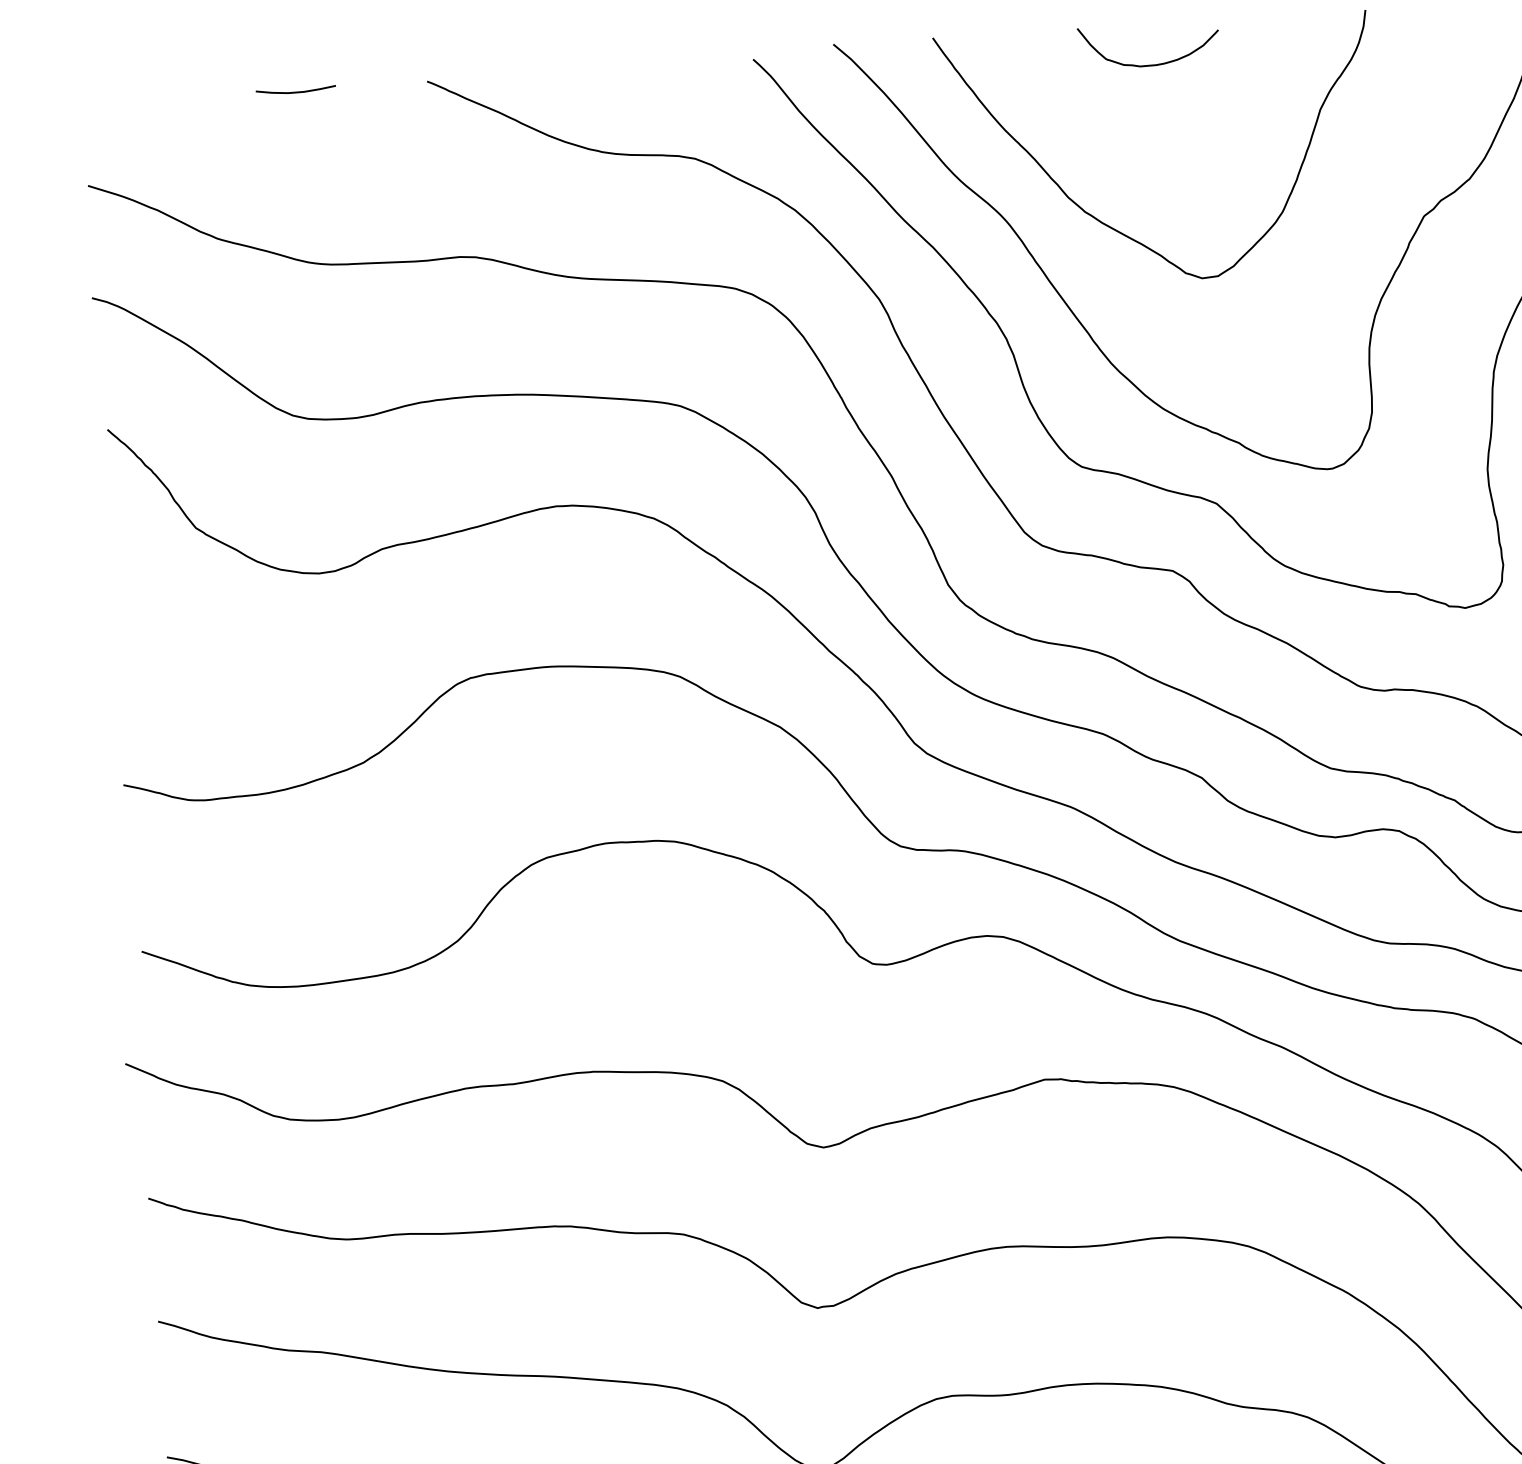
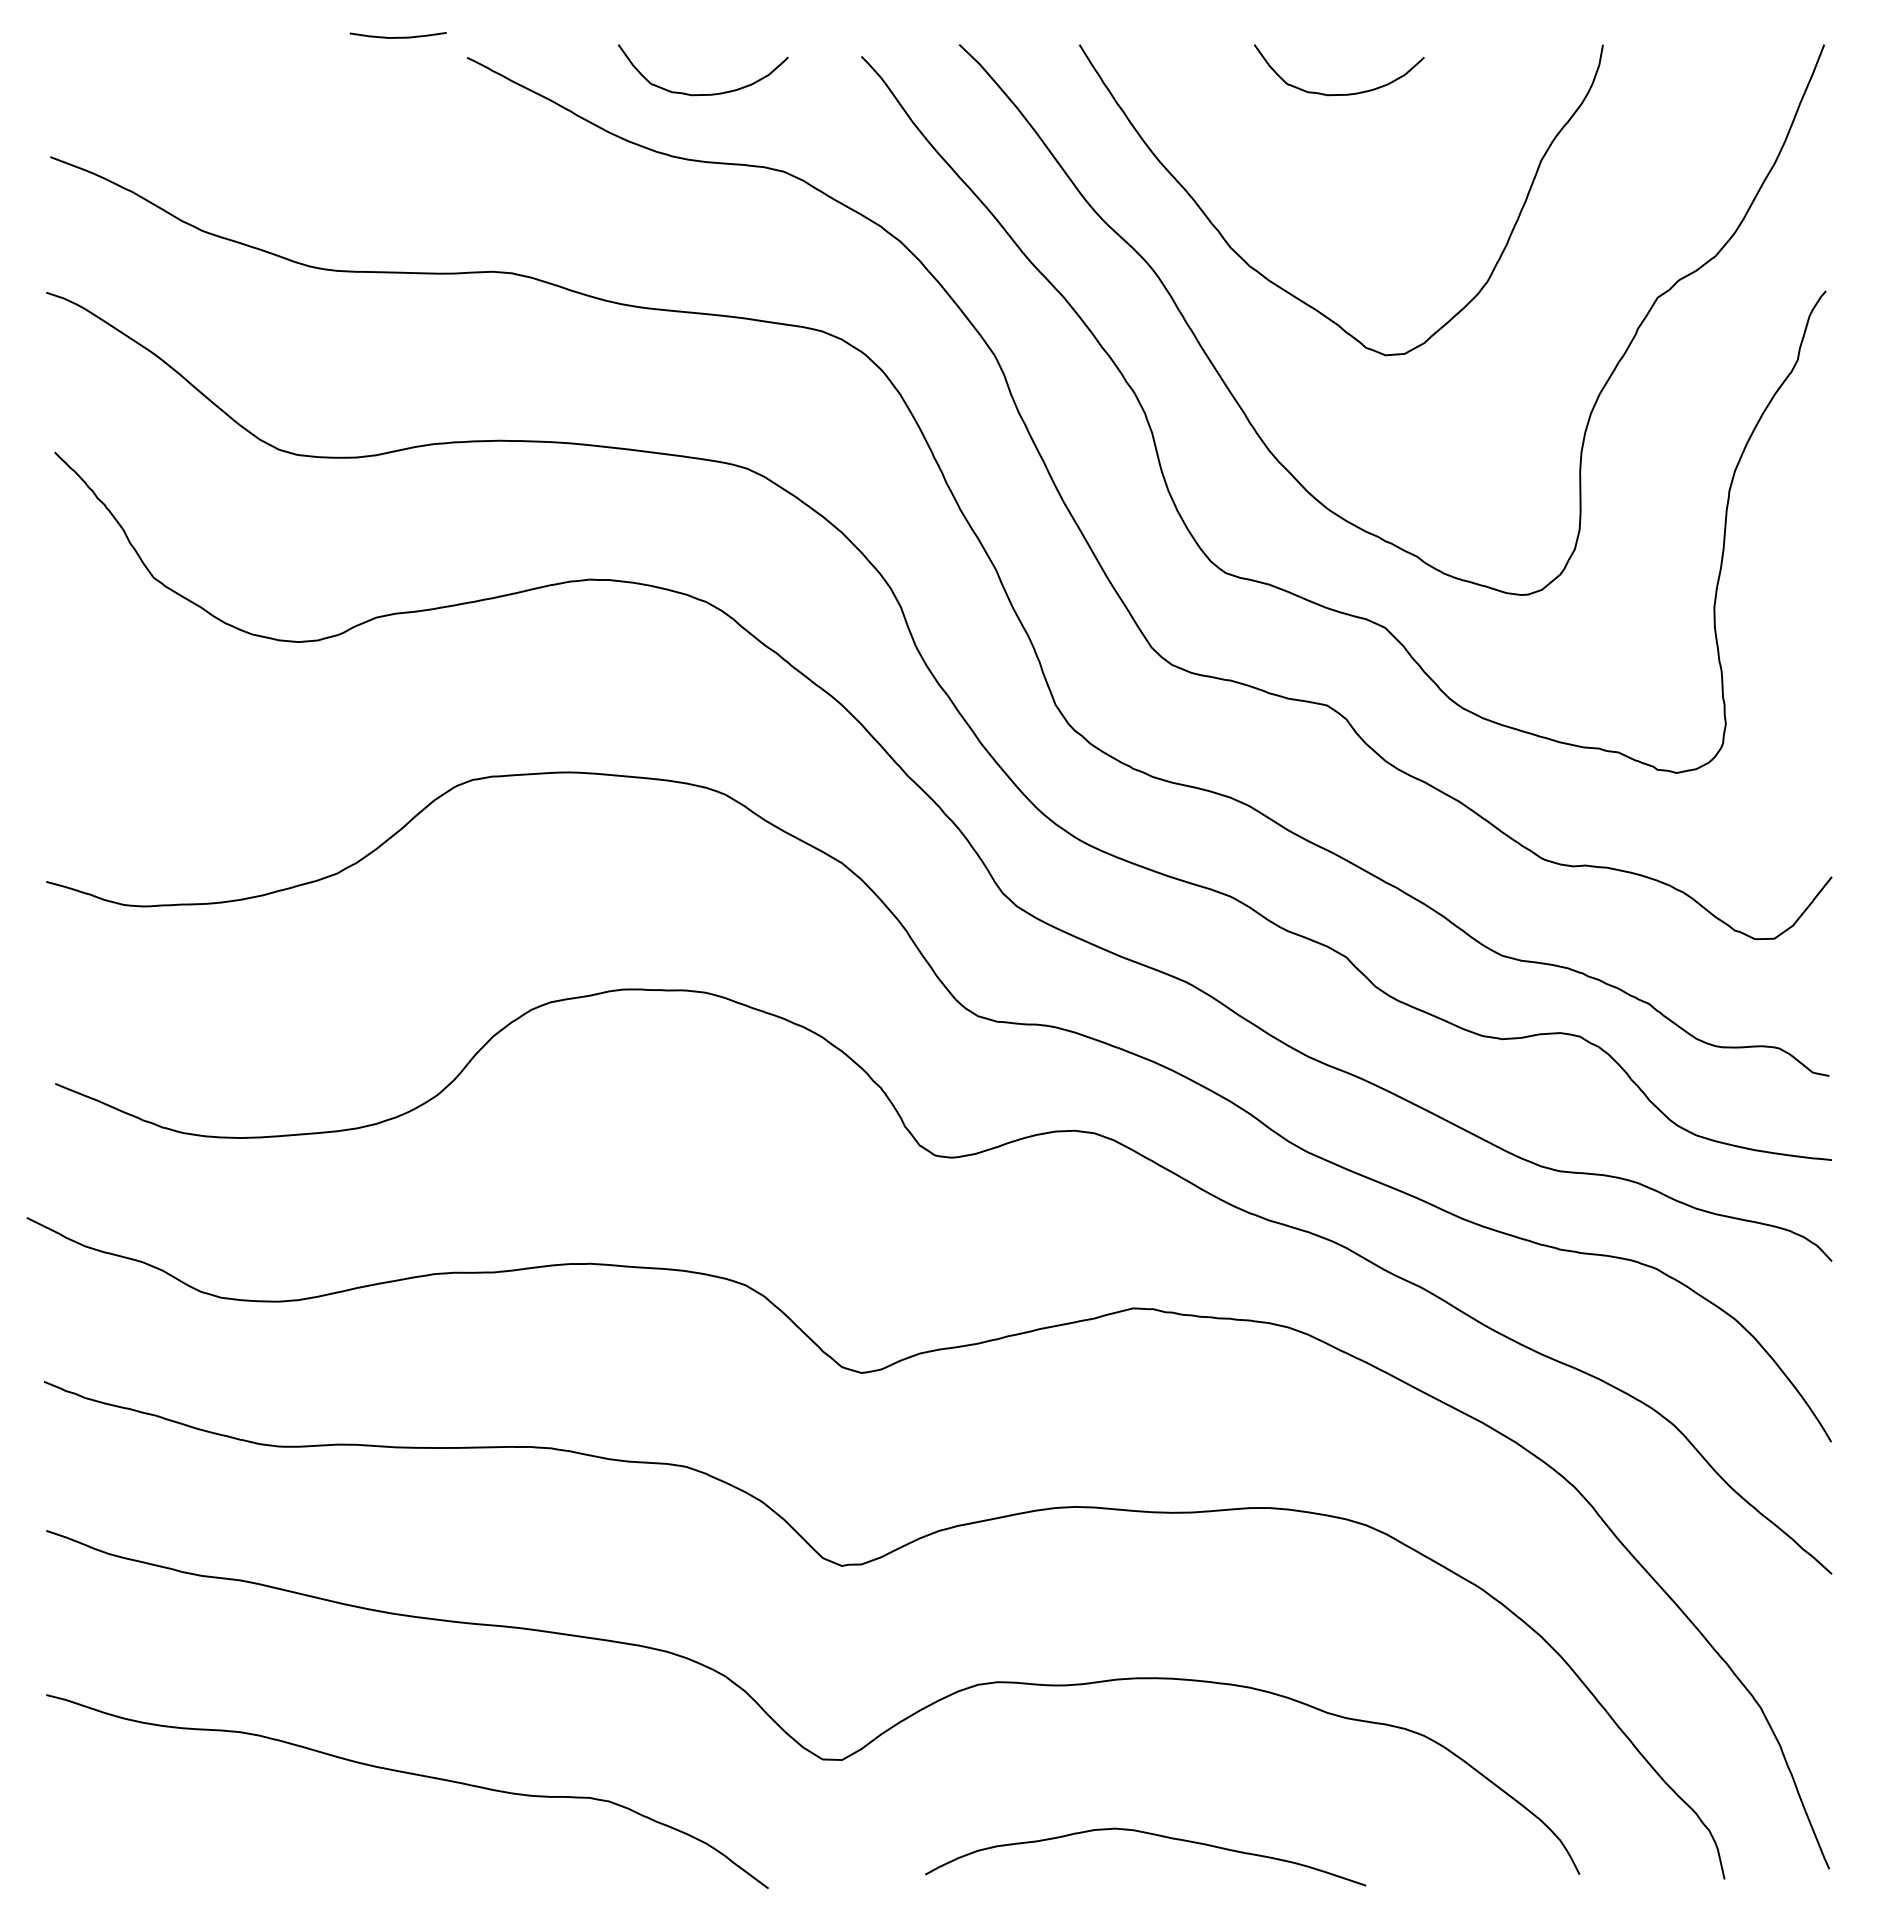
curve: (295, 91) -> (397, 36), moved
curve: (624, 99) -> (703, 94), added

